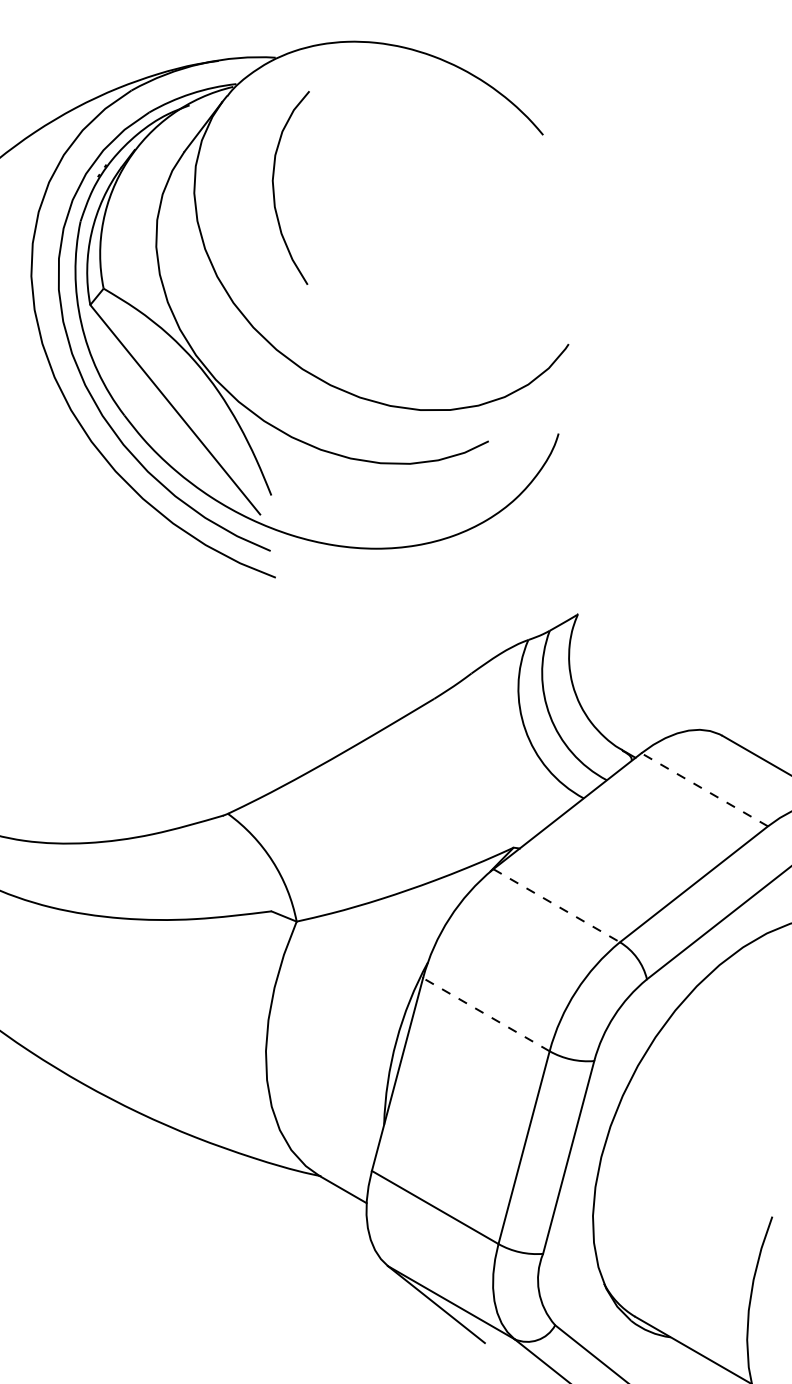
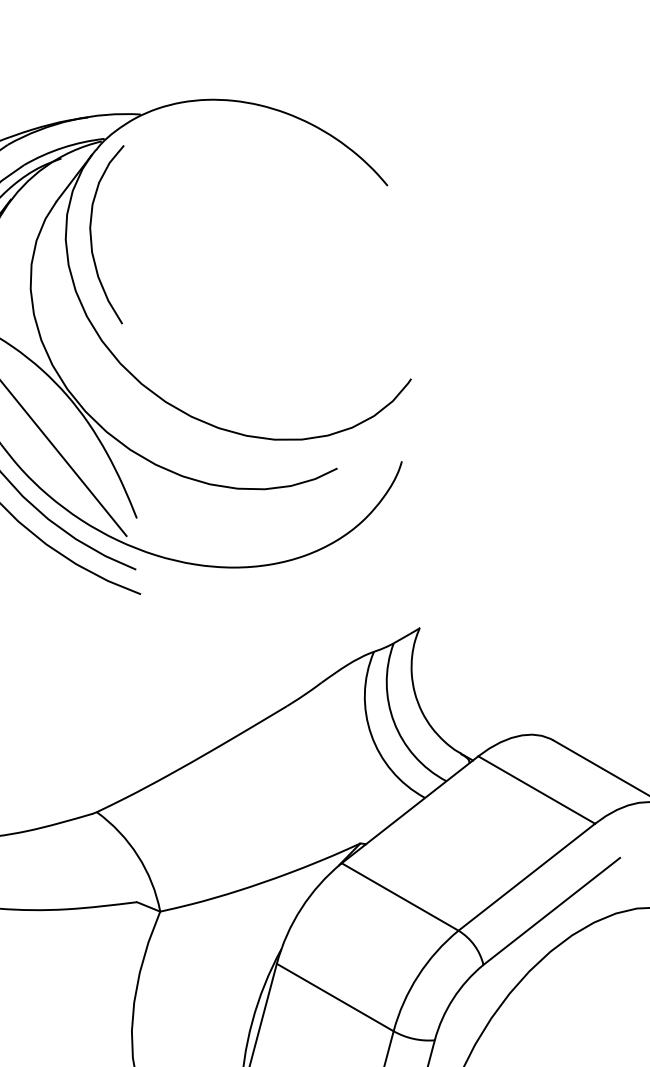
curve: (274, 187) -> (91, 234), moved
line: (704, 789) -> (536, 789), dashed -> solid
line: (557, 905) -> (400, 896), dashed -> solid
line: (485, 1014) -> (334, 997), dashed -> solid

